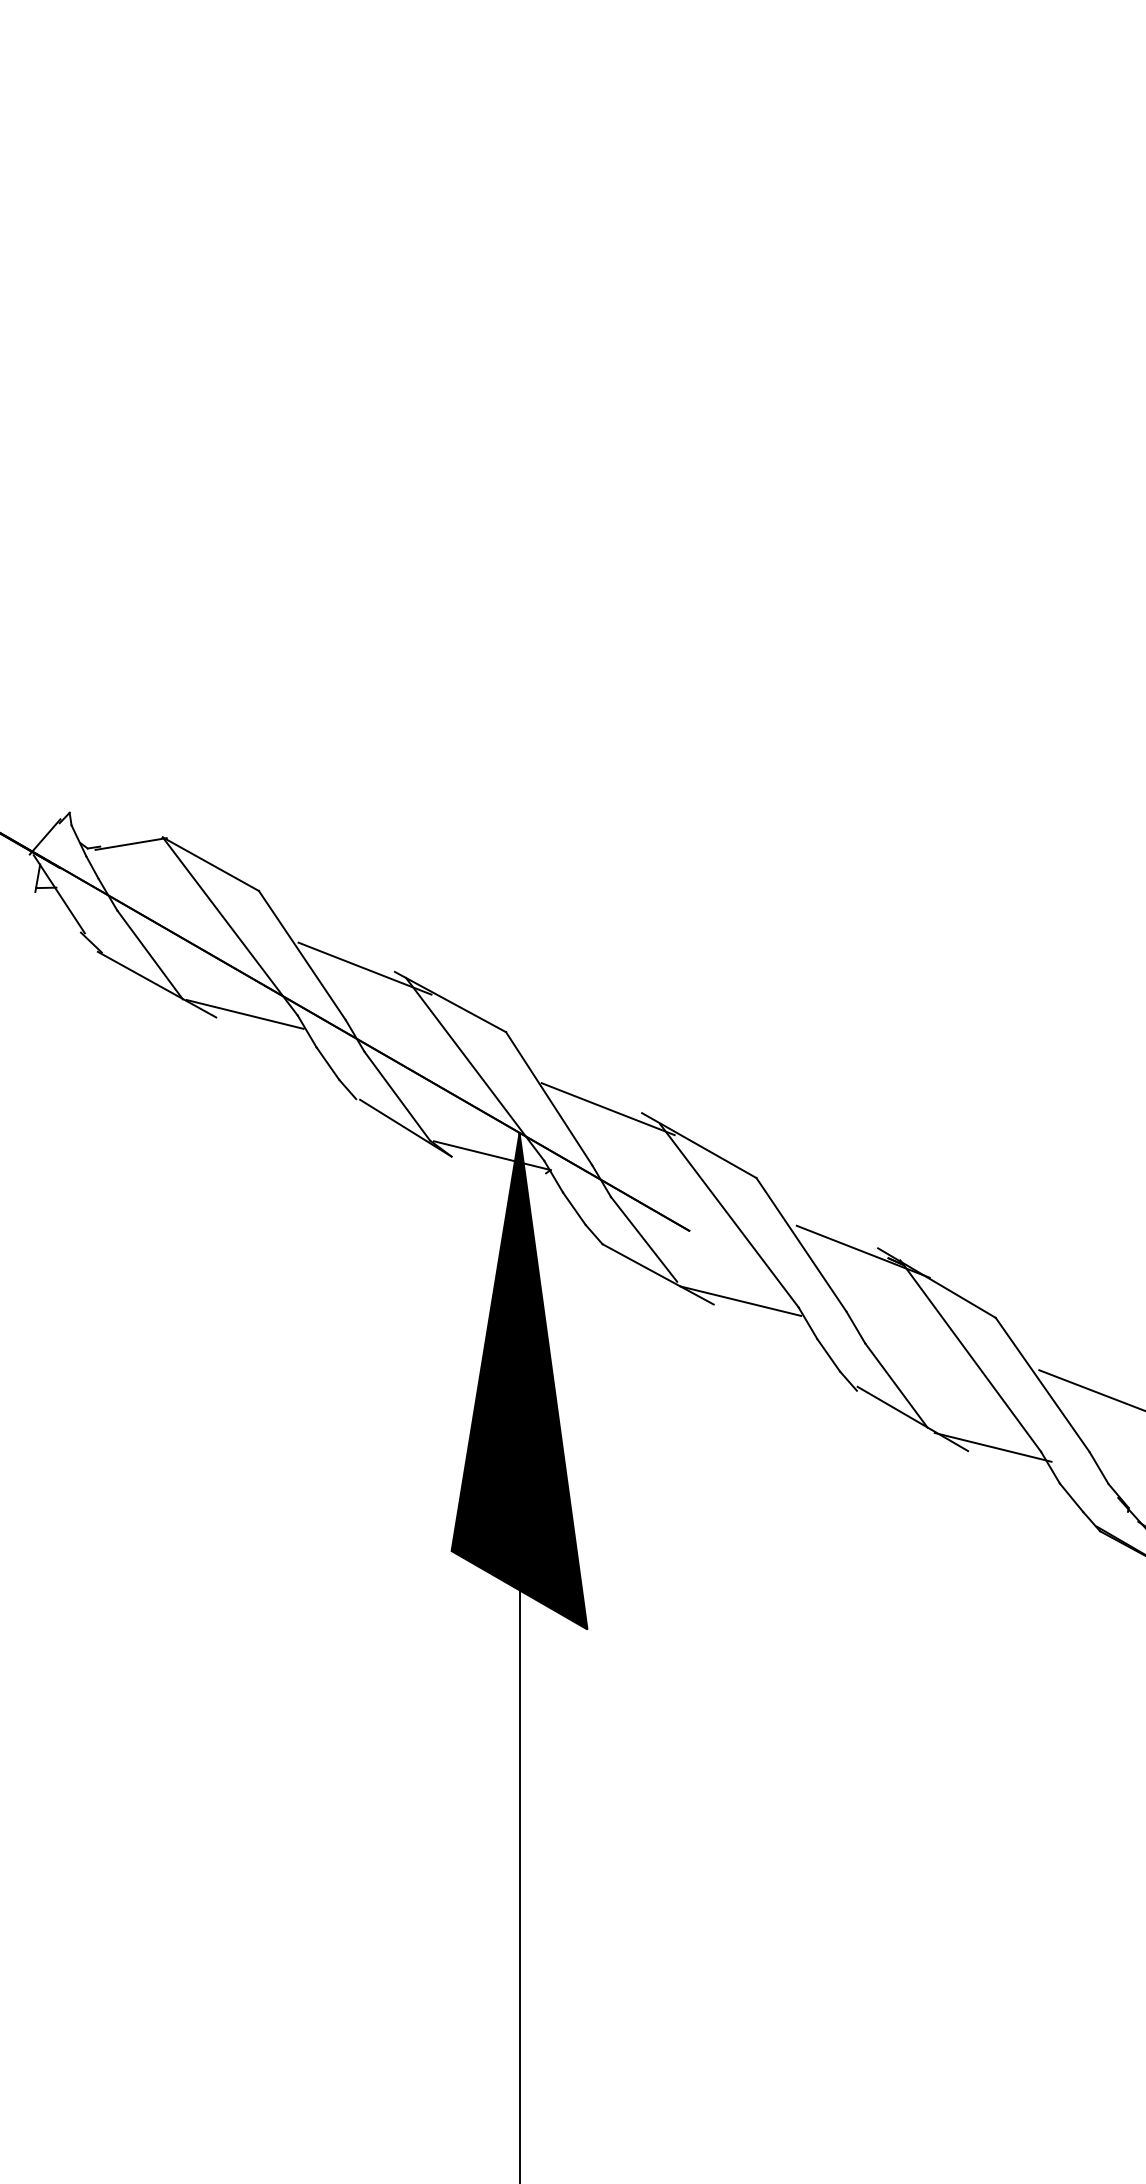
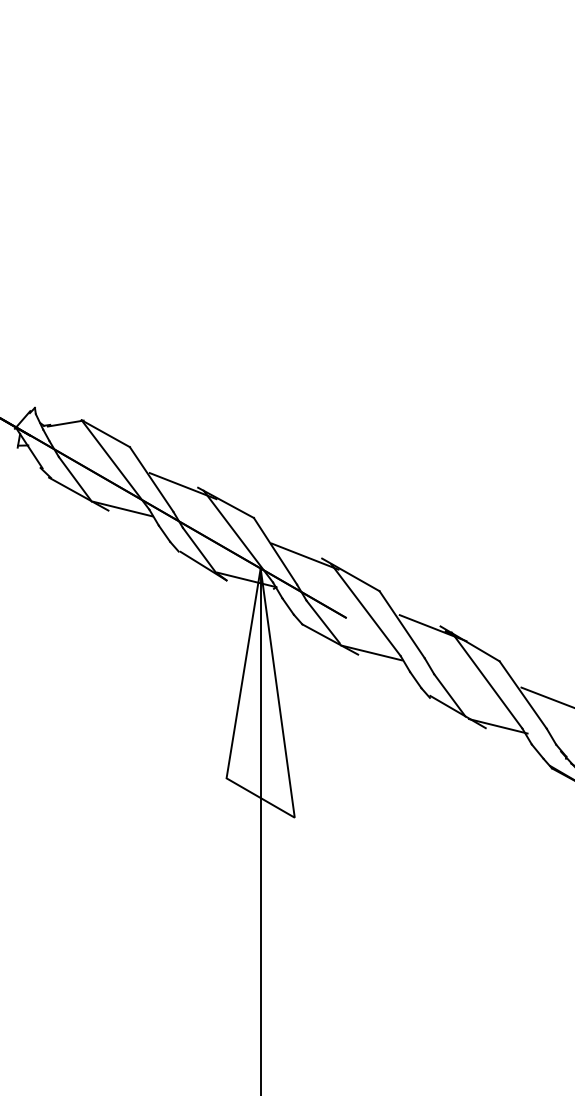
fill: (519, 1379) -> (260, 692), removed

